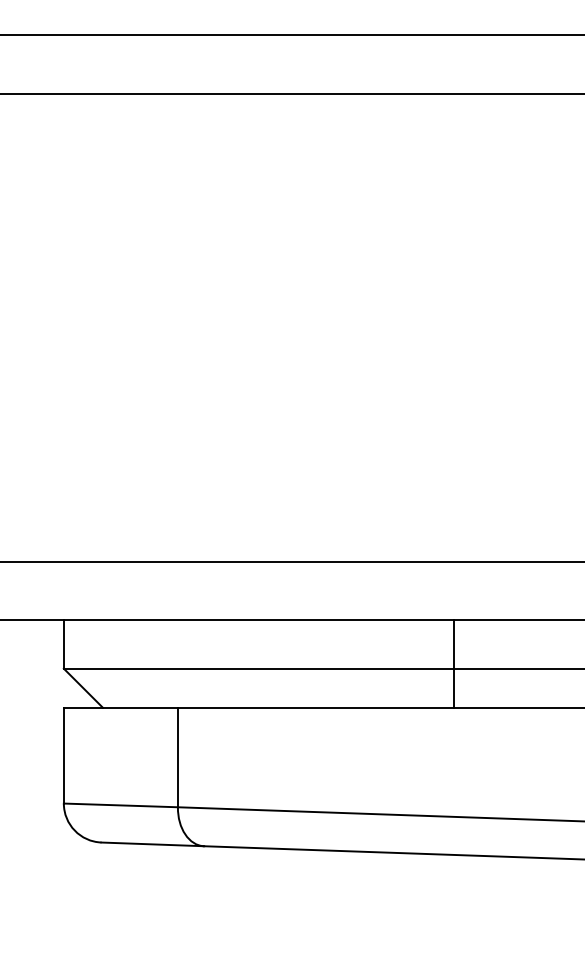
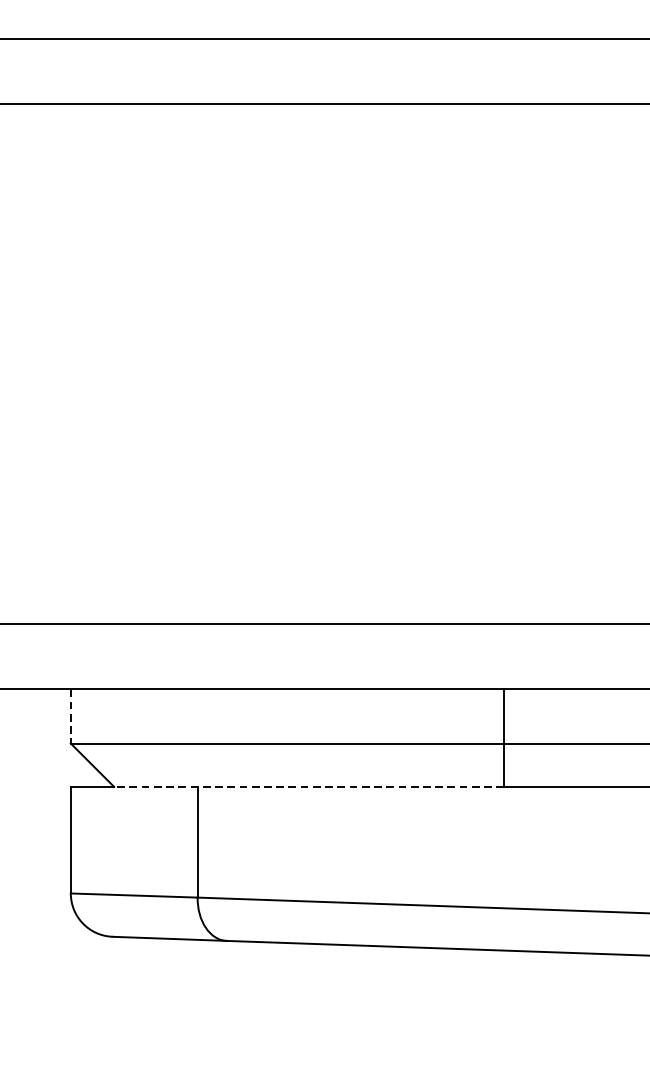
line: (63, 644) -> (70, 716), solid -> dashed
line: (277, 707) -> (308, 786), solid -> dashed

